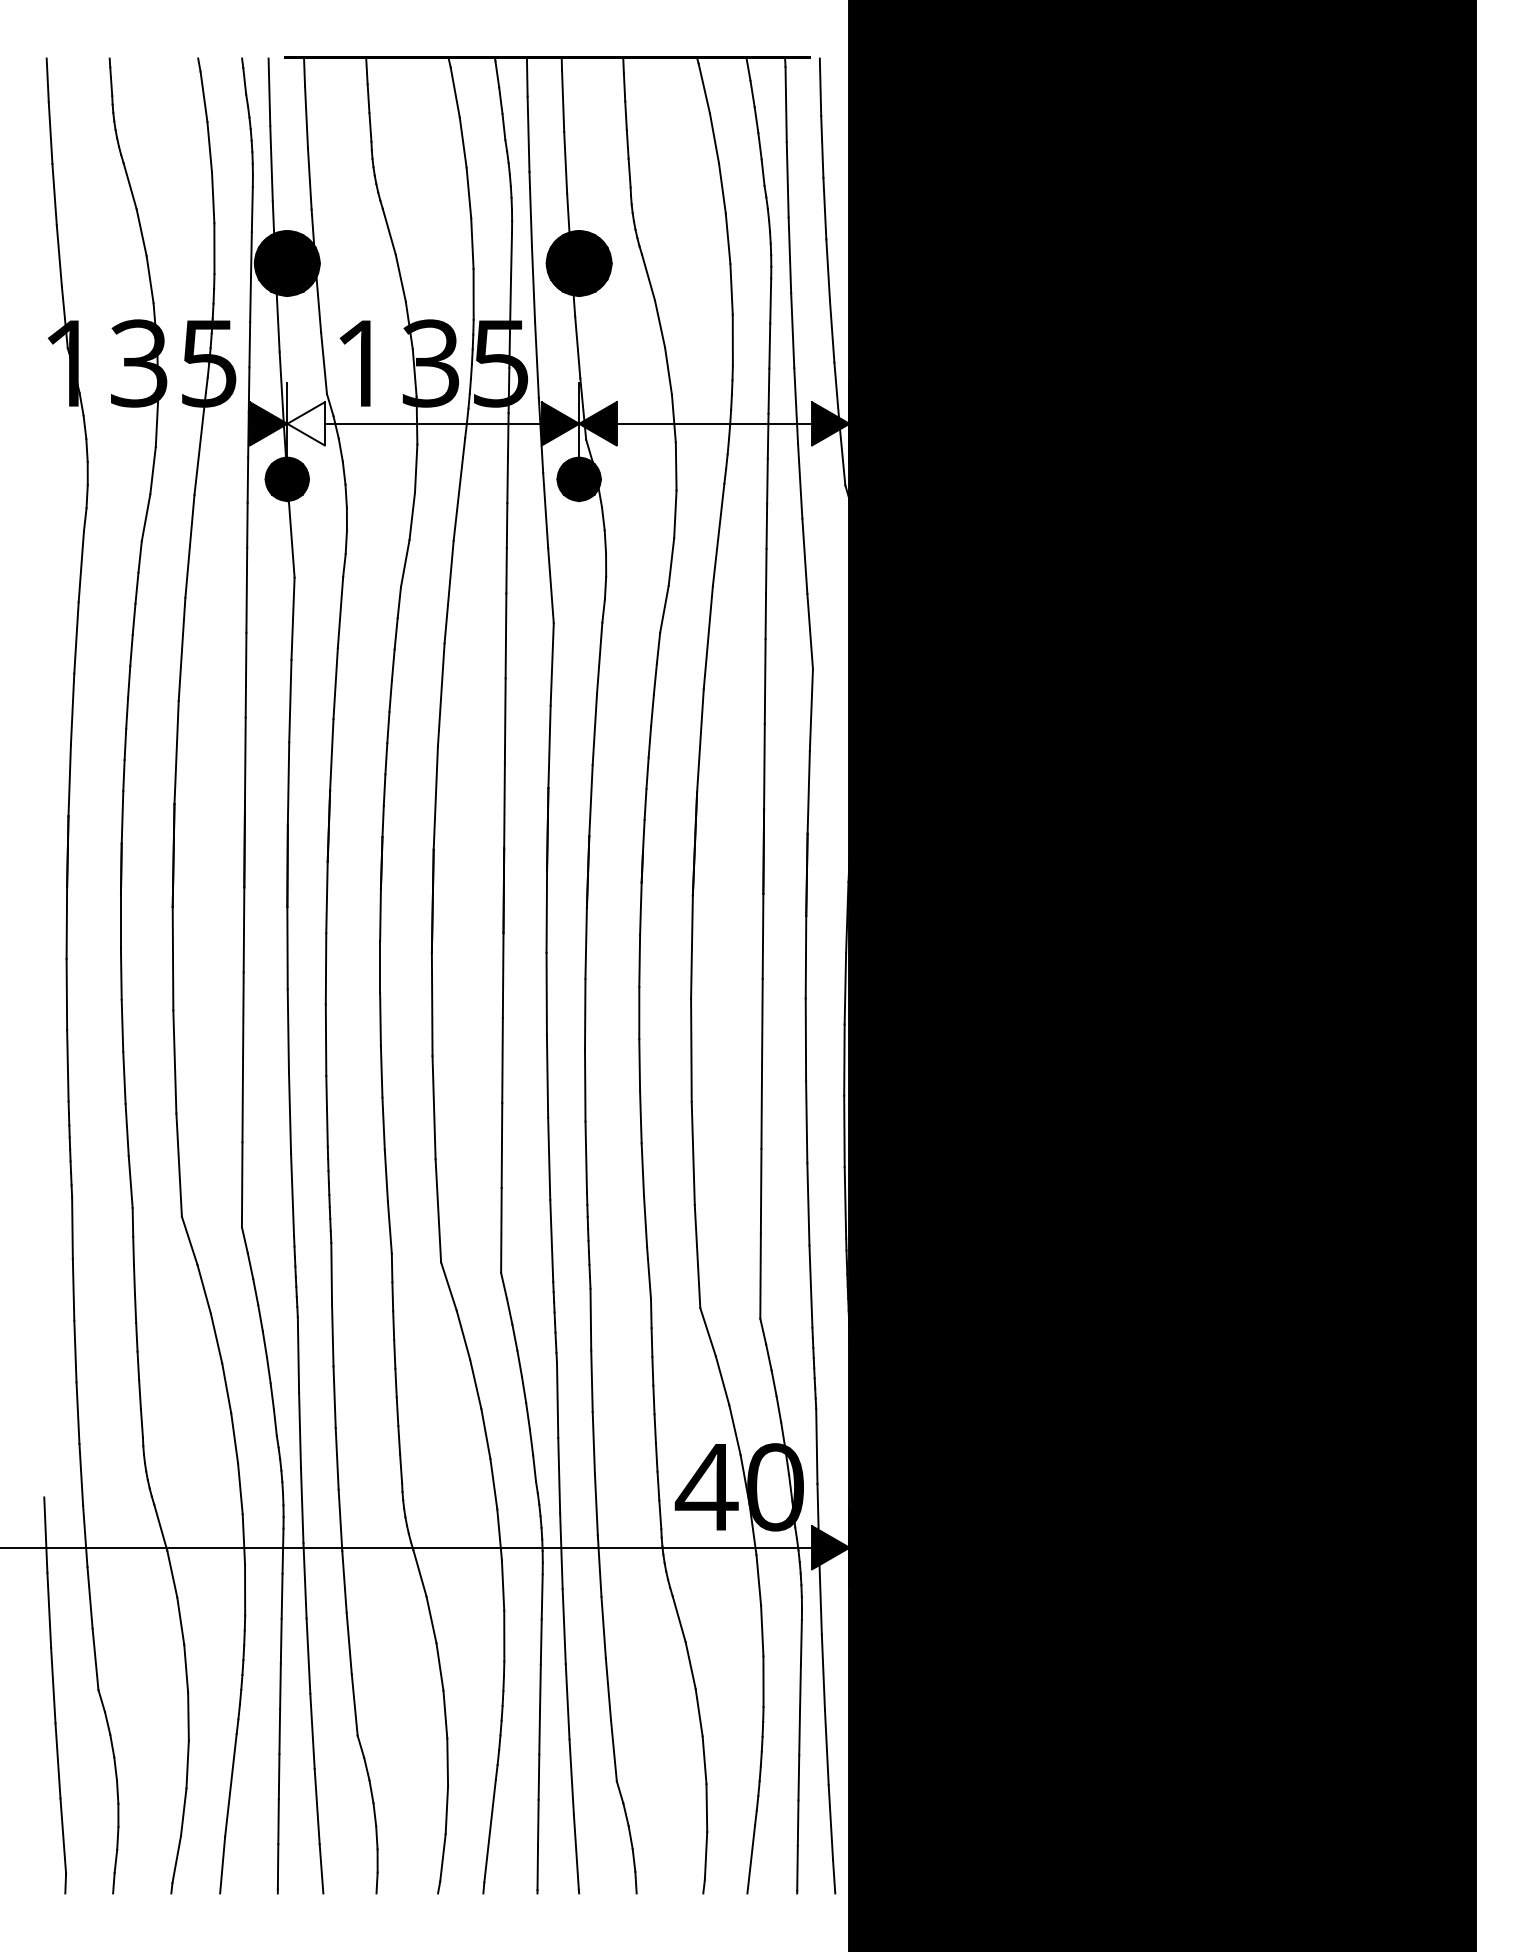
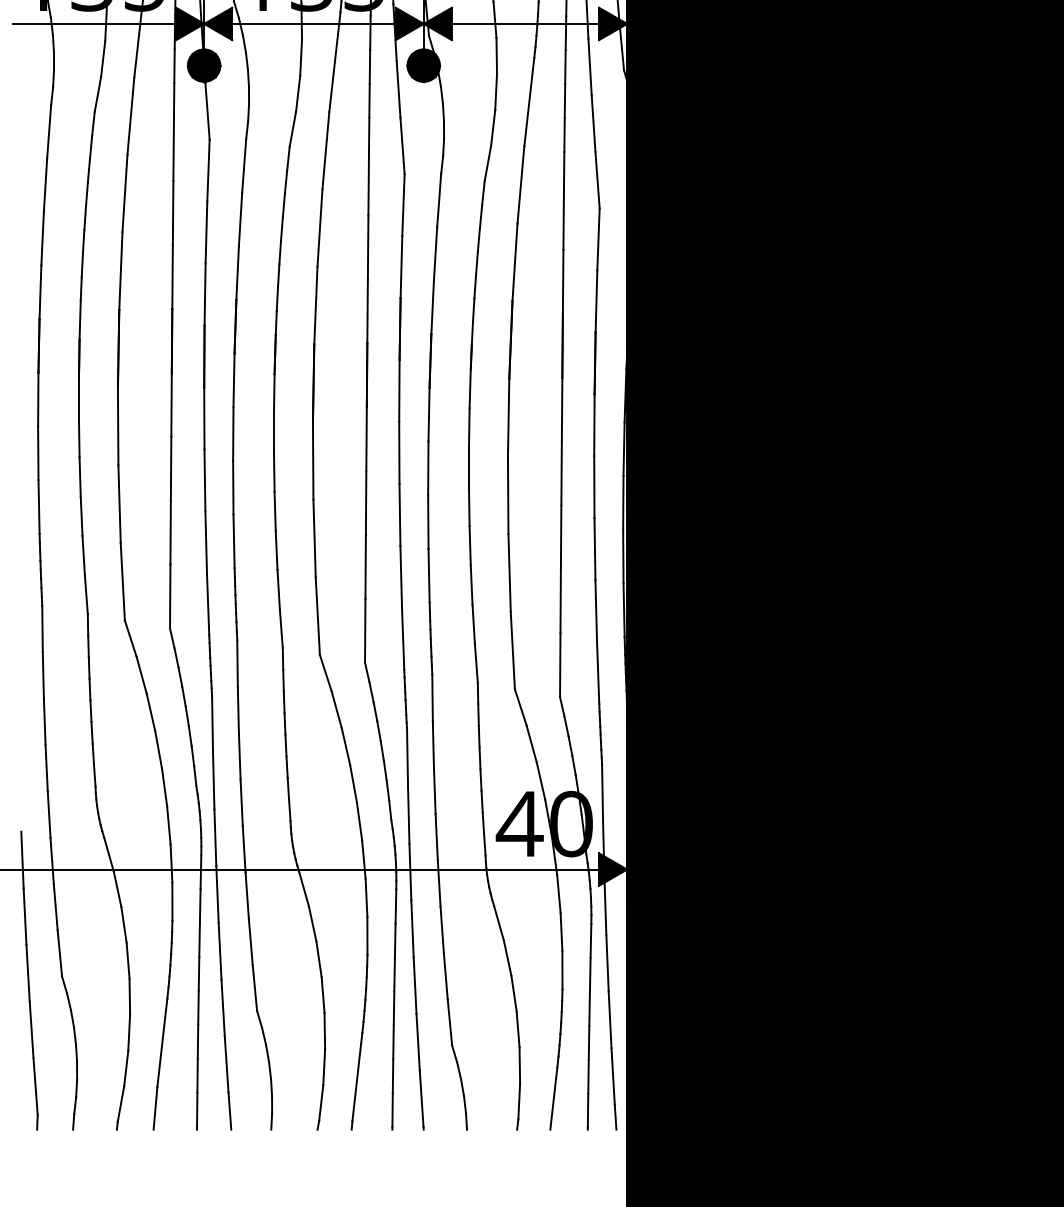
line: (140, 423) -> (93, 23), added
fill: (305, 423) -> (217, 23), added

